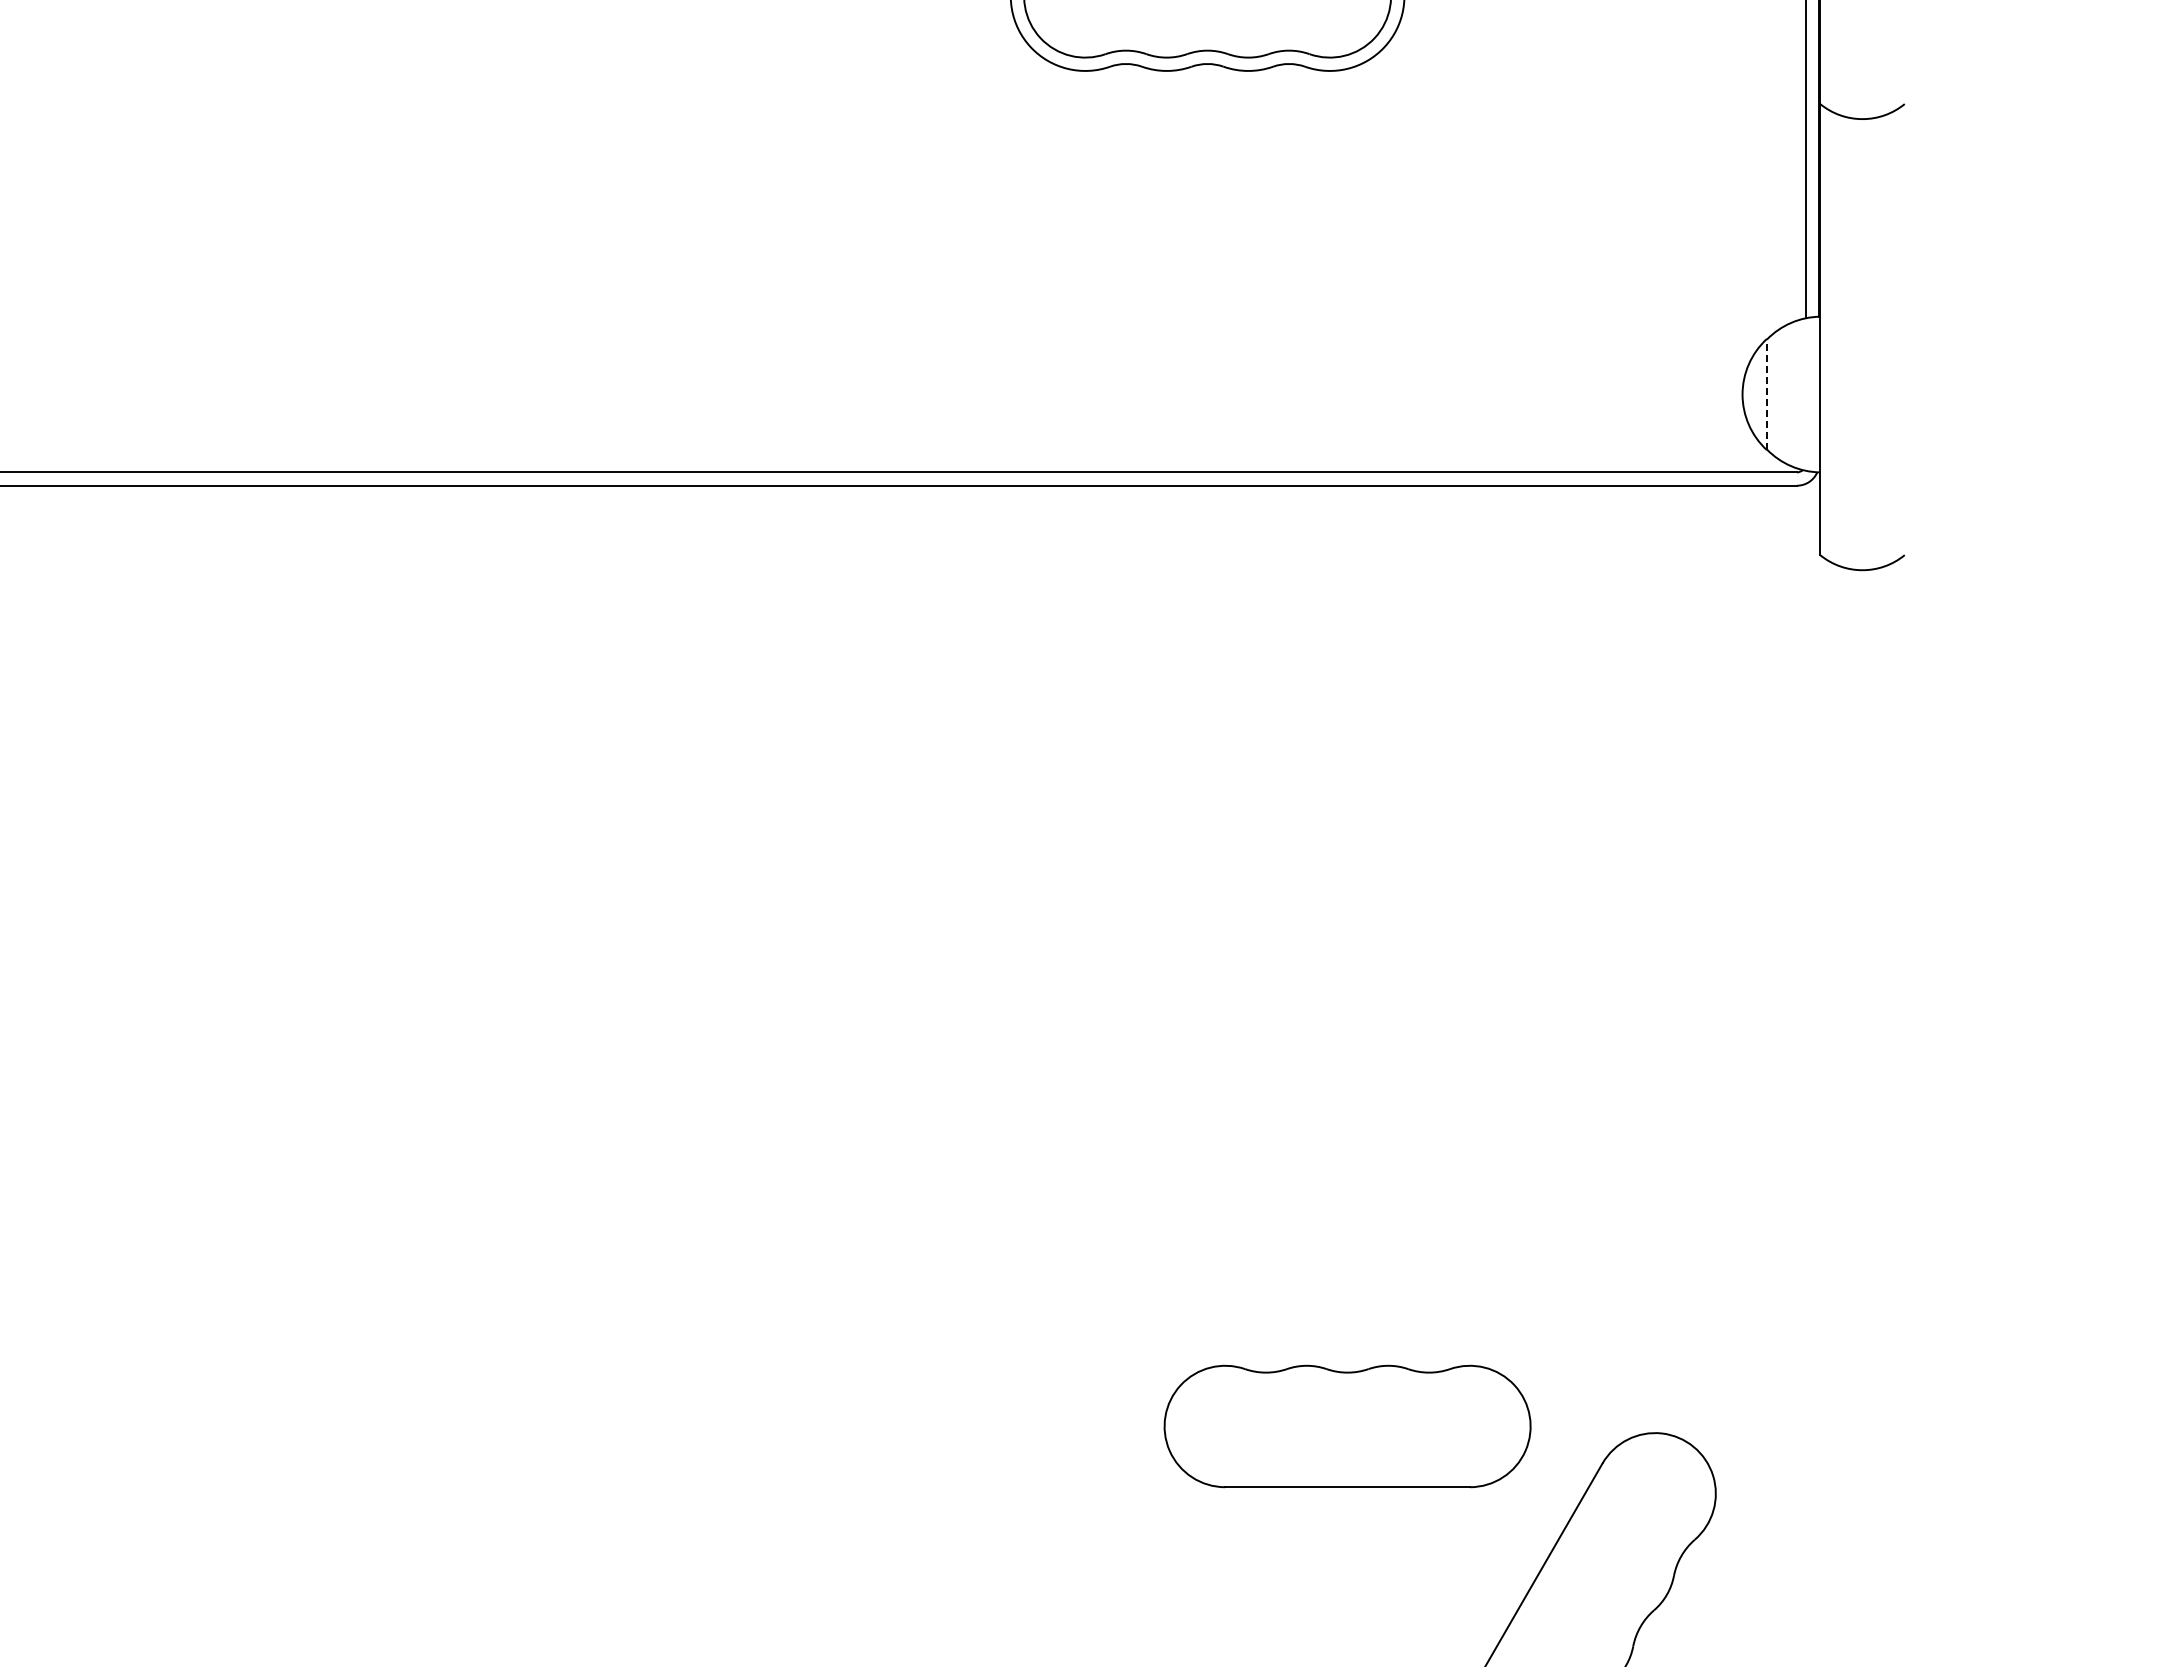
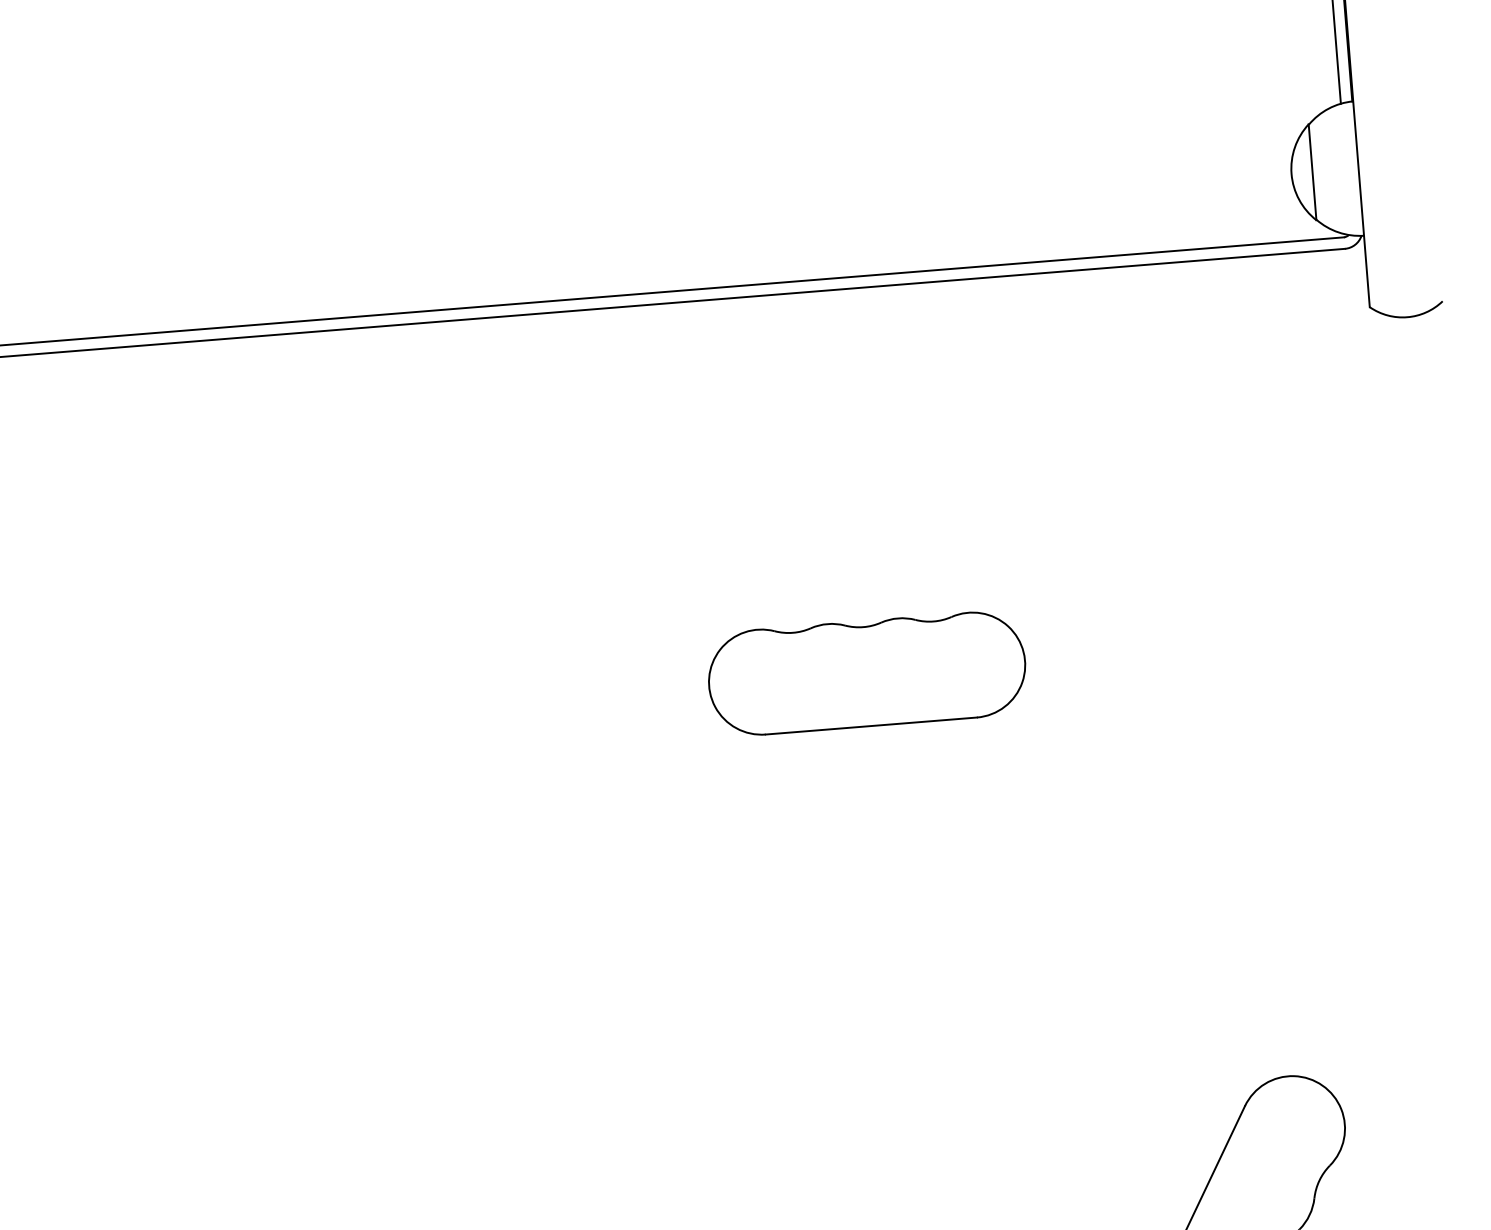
line: (1766, 394) -> (1312, 172), dashed -> solid
part: (1347, 1426) -> (867, 673), moved

